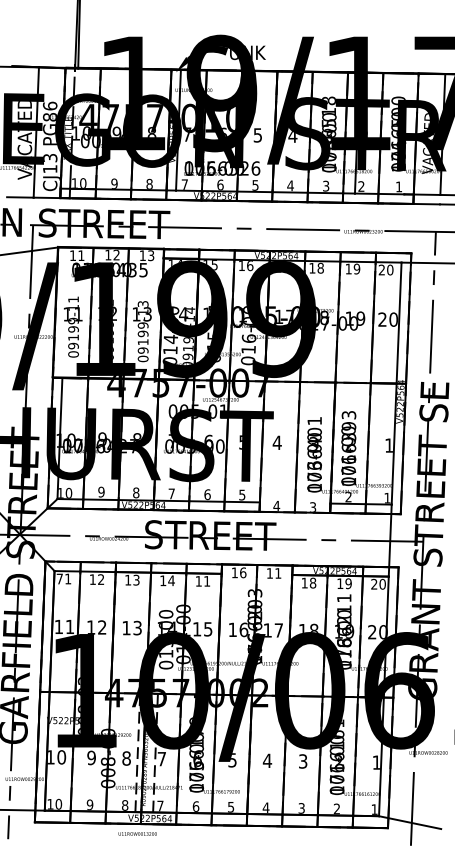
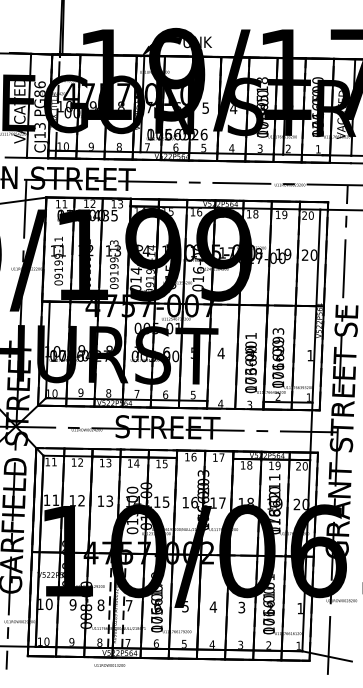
text: (278, 573) -> (222, 457), 11 -> 17
text: (59, 578) -> (47, 461), 71 -> 11
text: (207, 581) -> (165, 464), 11 -> 15

